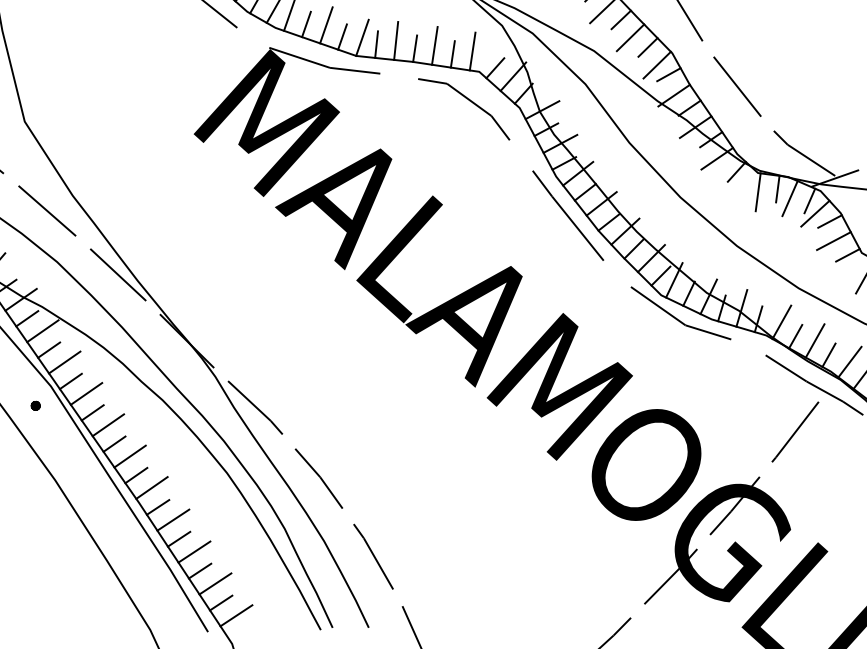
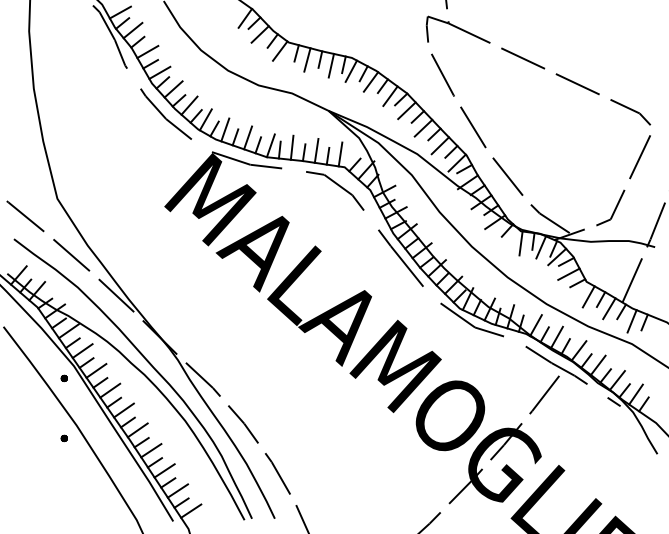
part: (34, 500) -> (63, 438), added

